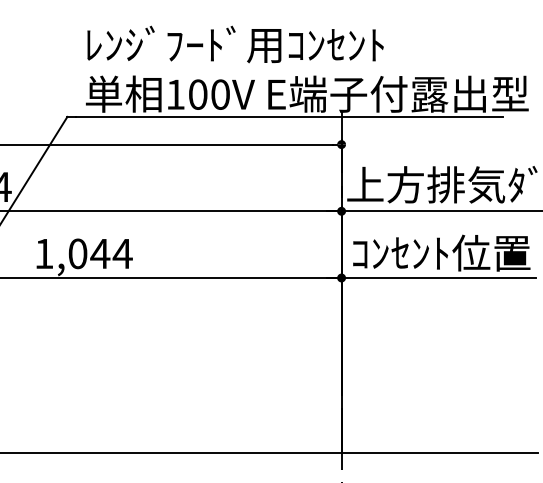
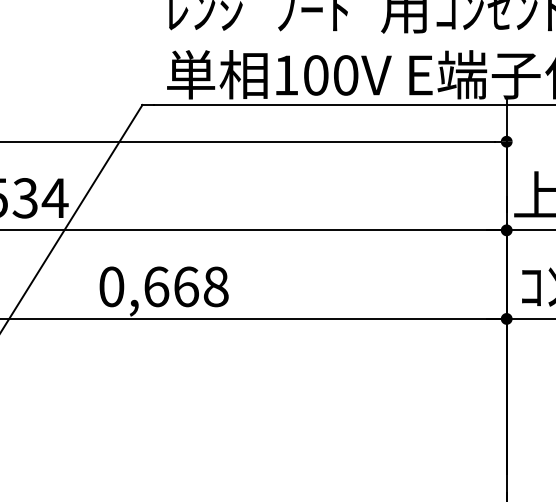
text: (83, 253) -> (163, 286), 1,044 -> 0,668

